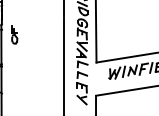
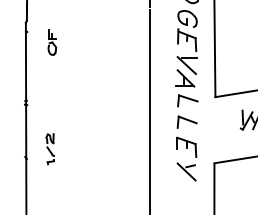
part: (14, 35) -> (52, 43), size x0.71
part: (13, 88) -> (50, 148), added

